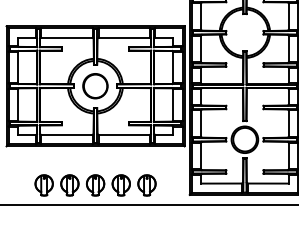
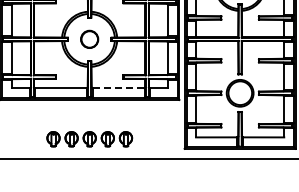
circle: (95, 86) -> (89, 39), size x0.7
line: (124, 134) -> (118, 87), solid -> dashed
part: (95, 185) -> (89, 139), size x0.7

